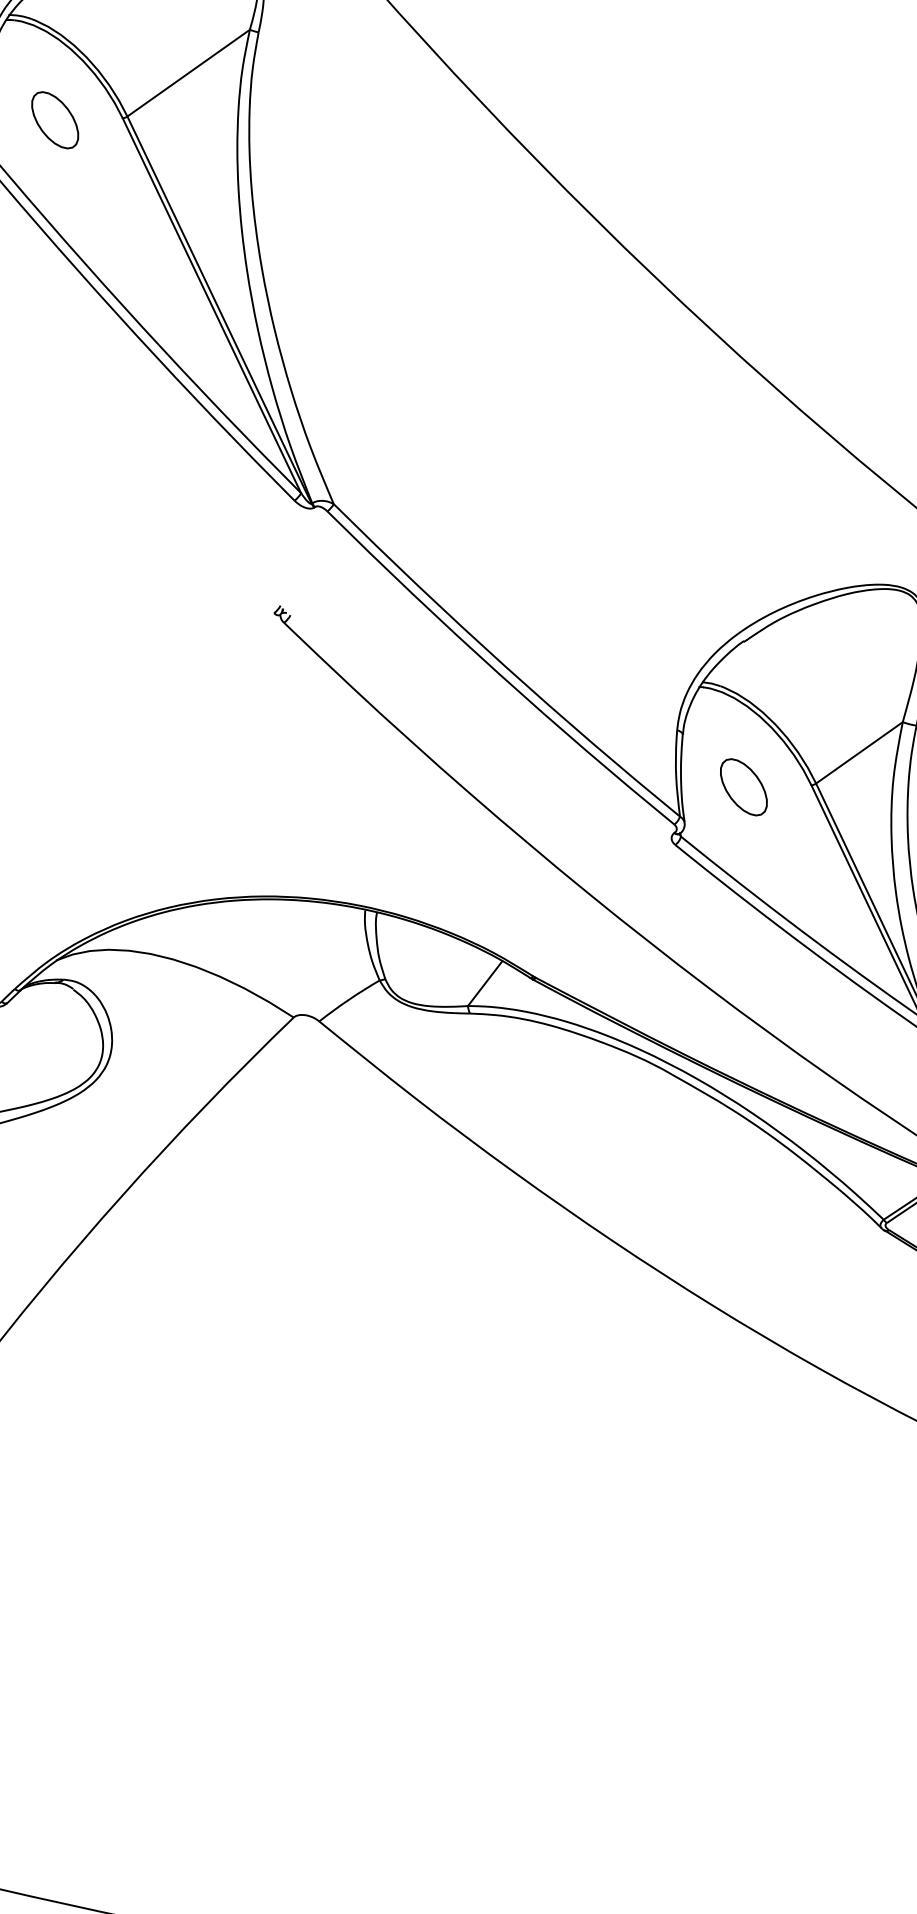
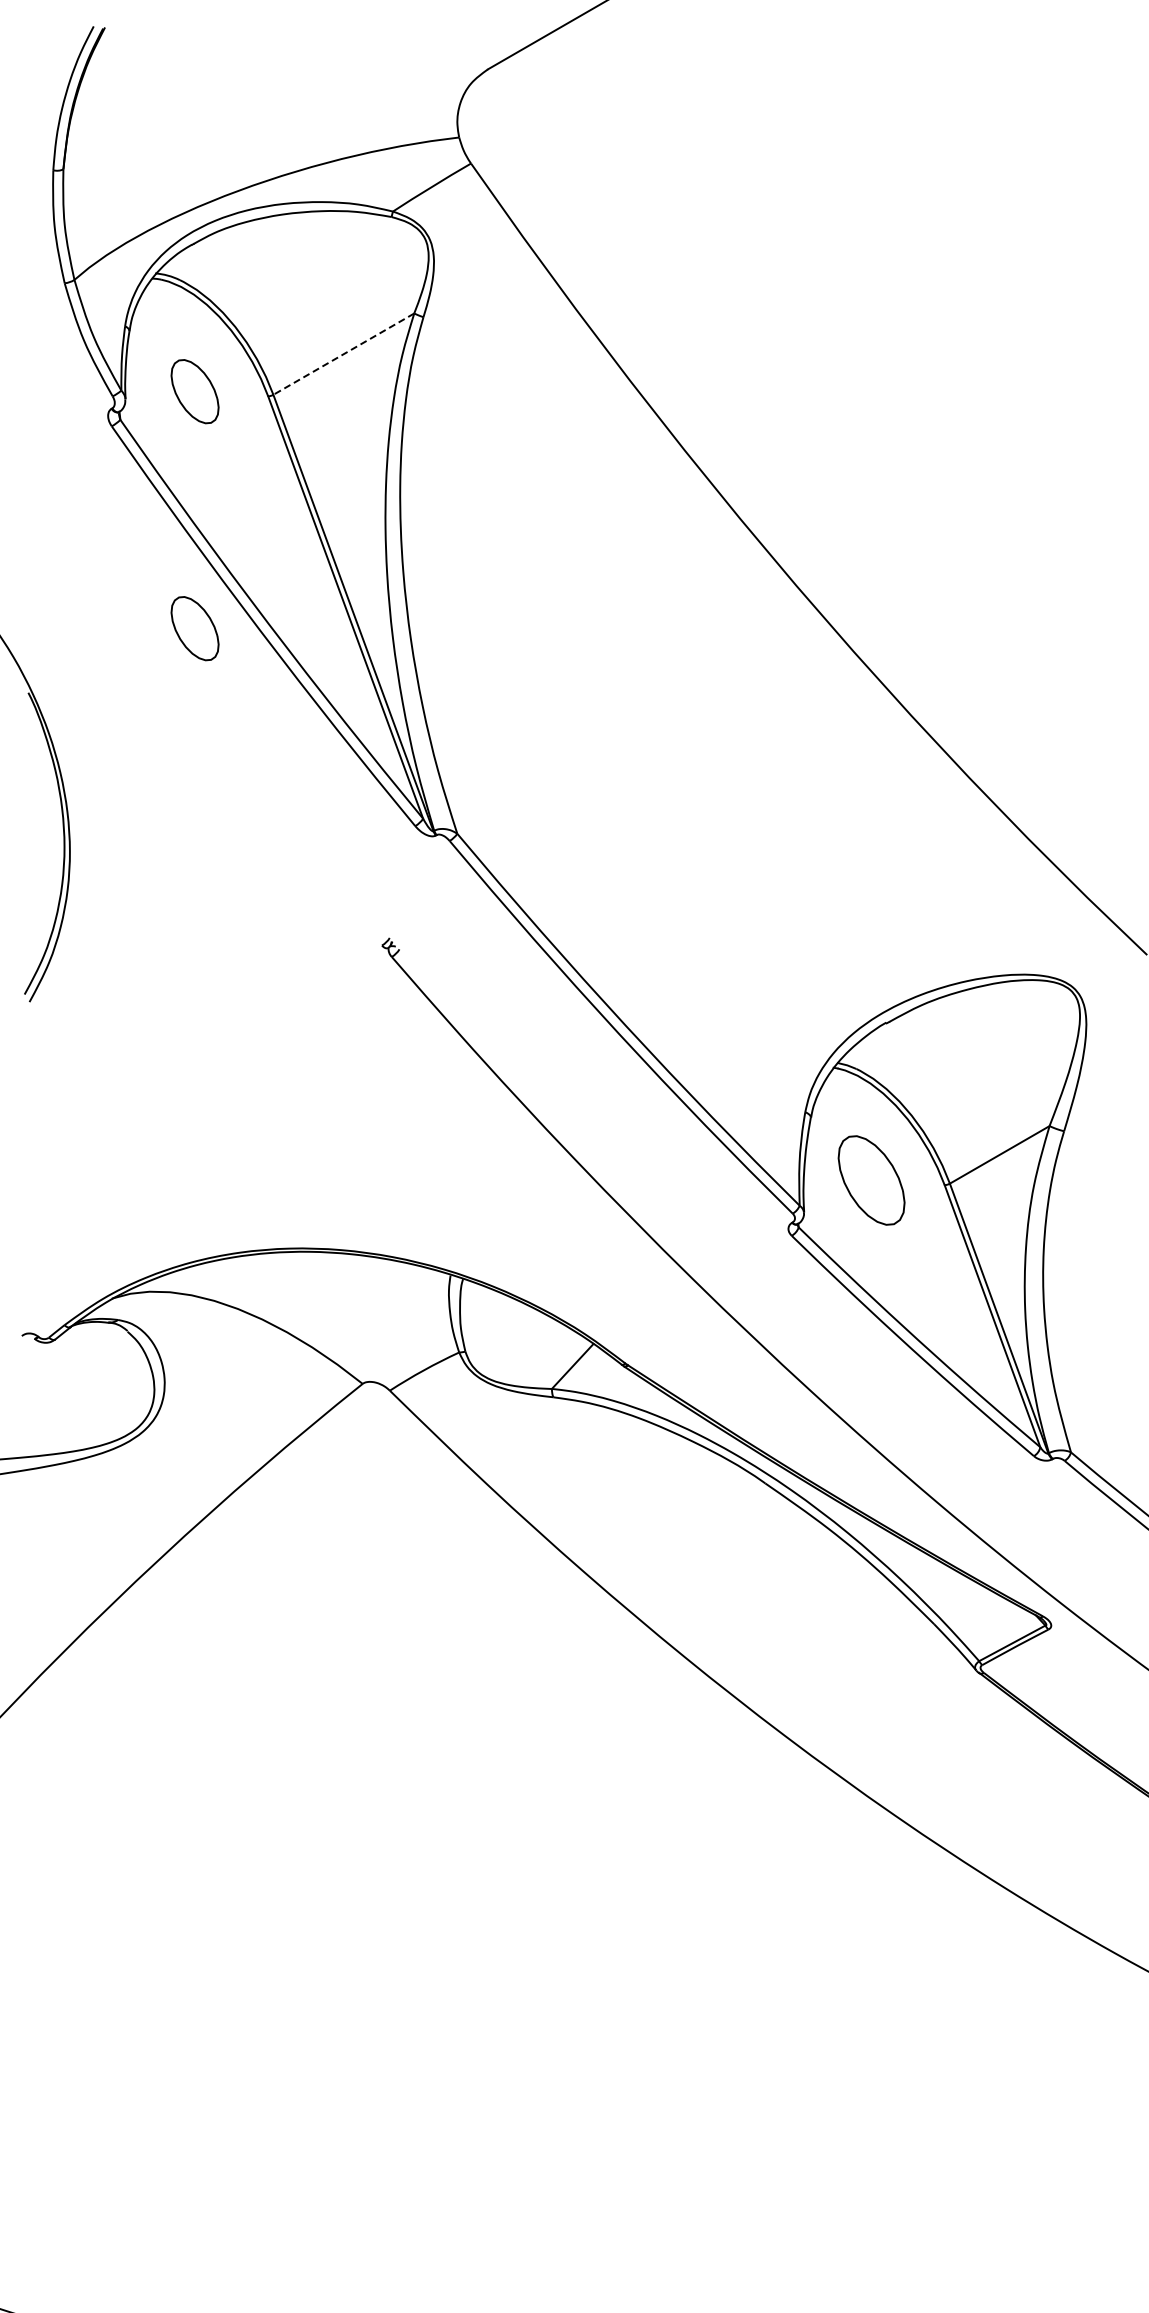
line: (188, 73) -> (343, 354), solid -> dashed
part: (74, 337) -> (194, 628), added
part: (743, 787) -> (871, 1180), size x1.4

